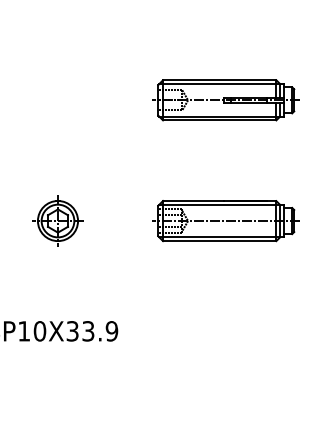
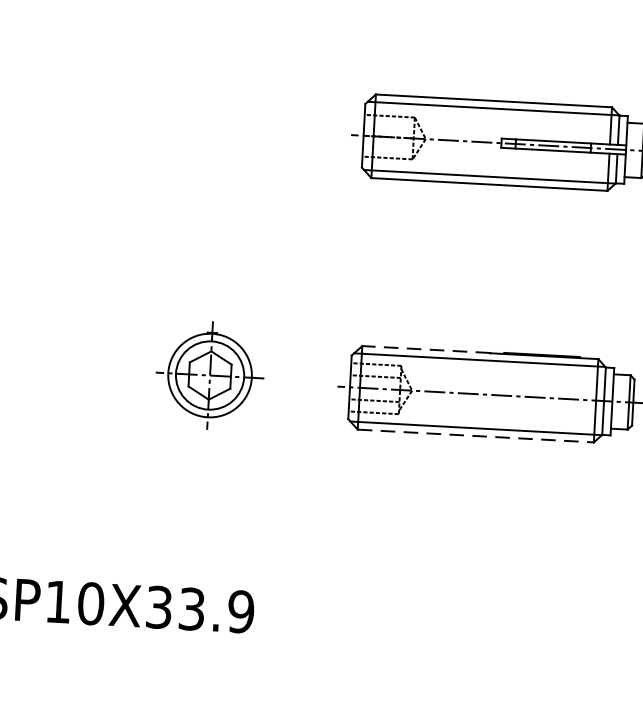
line: (193, 200) -> (425, 348), solid -> dashed
part: (57, 220) -> (209, 374), moved
line: (219, 241) -> (475, 436), solid -> dashed

